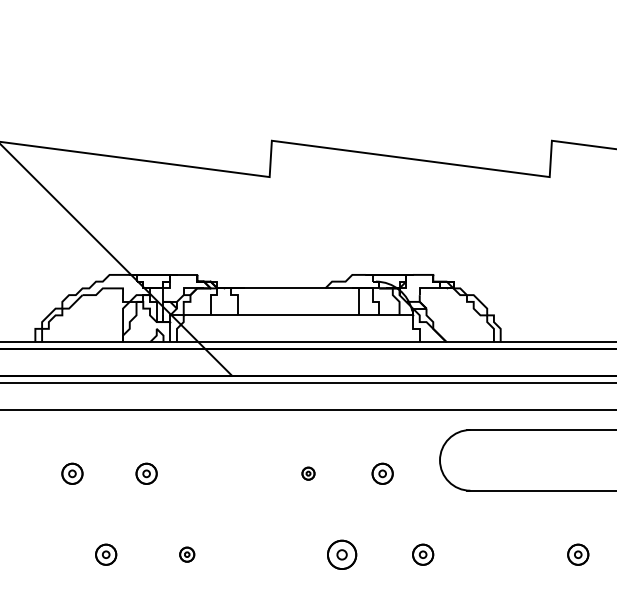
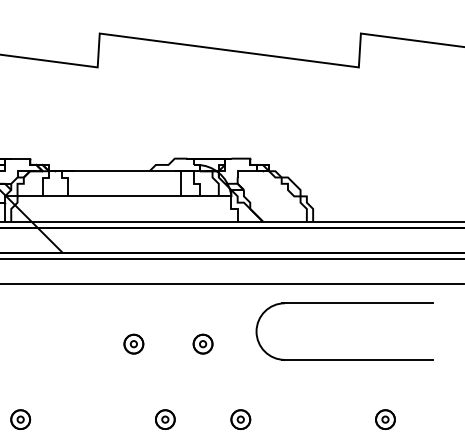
part: (308, 473) -> (133, 343), size x1.67
part: (187, 554) -> (21, 419), size x1.43
part: (342, 554) -> (165, 419), size x0.71

